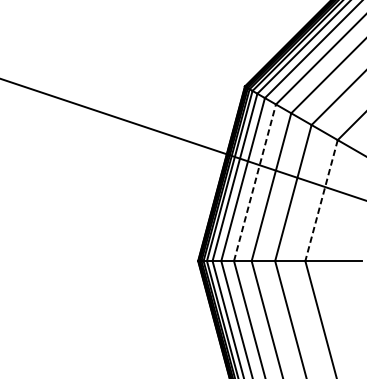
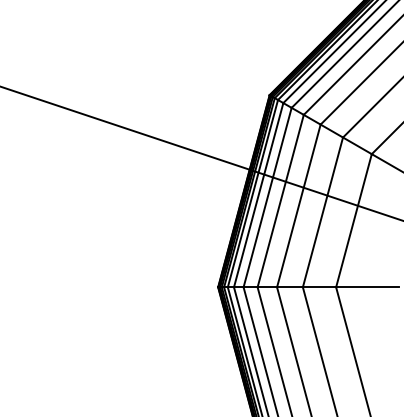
line: (254, 182) -> (280, 200), dashed -> solid
line: (321, 200) -> (353, 220), dashed -> solid

